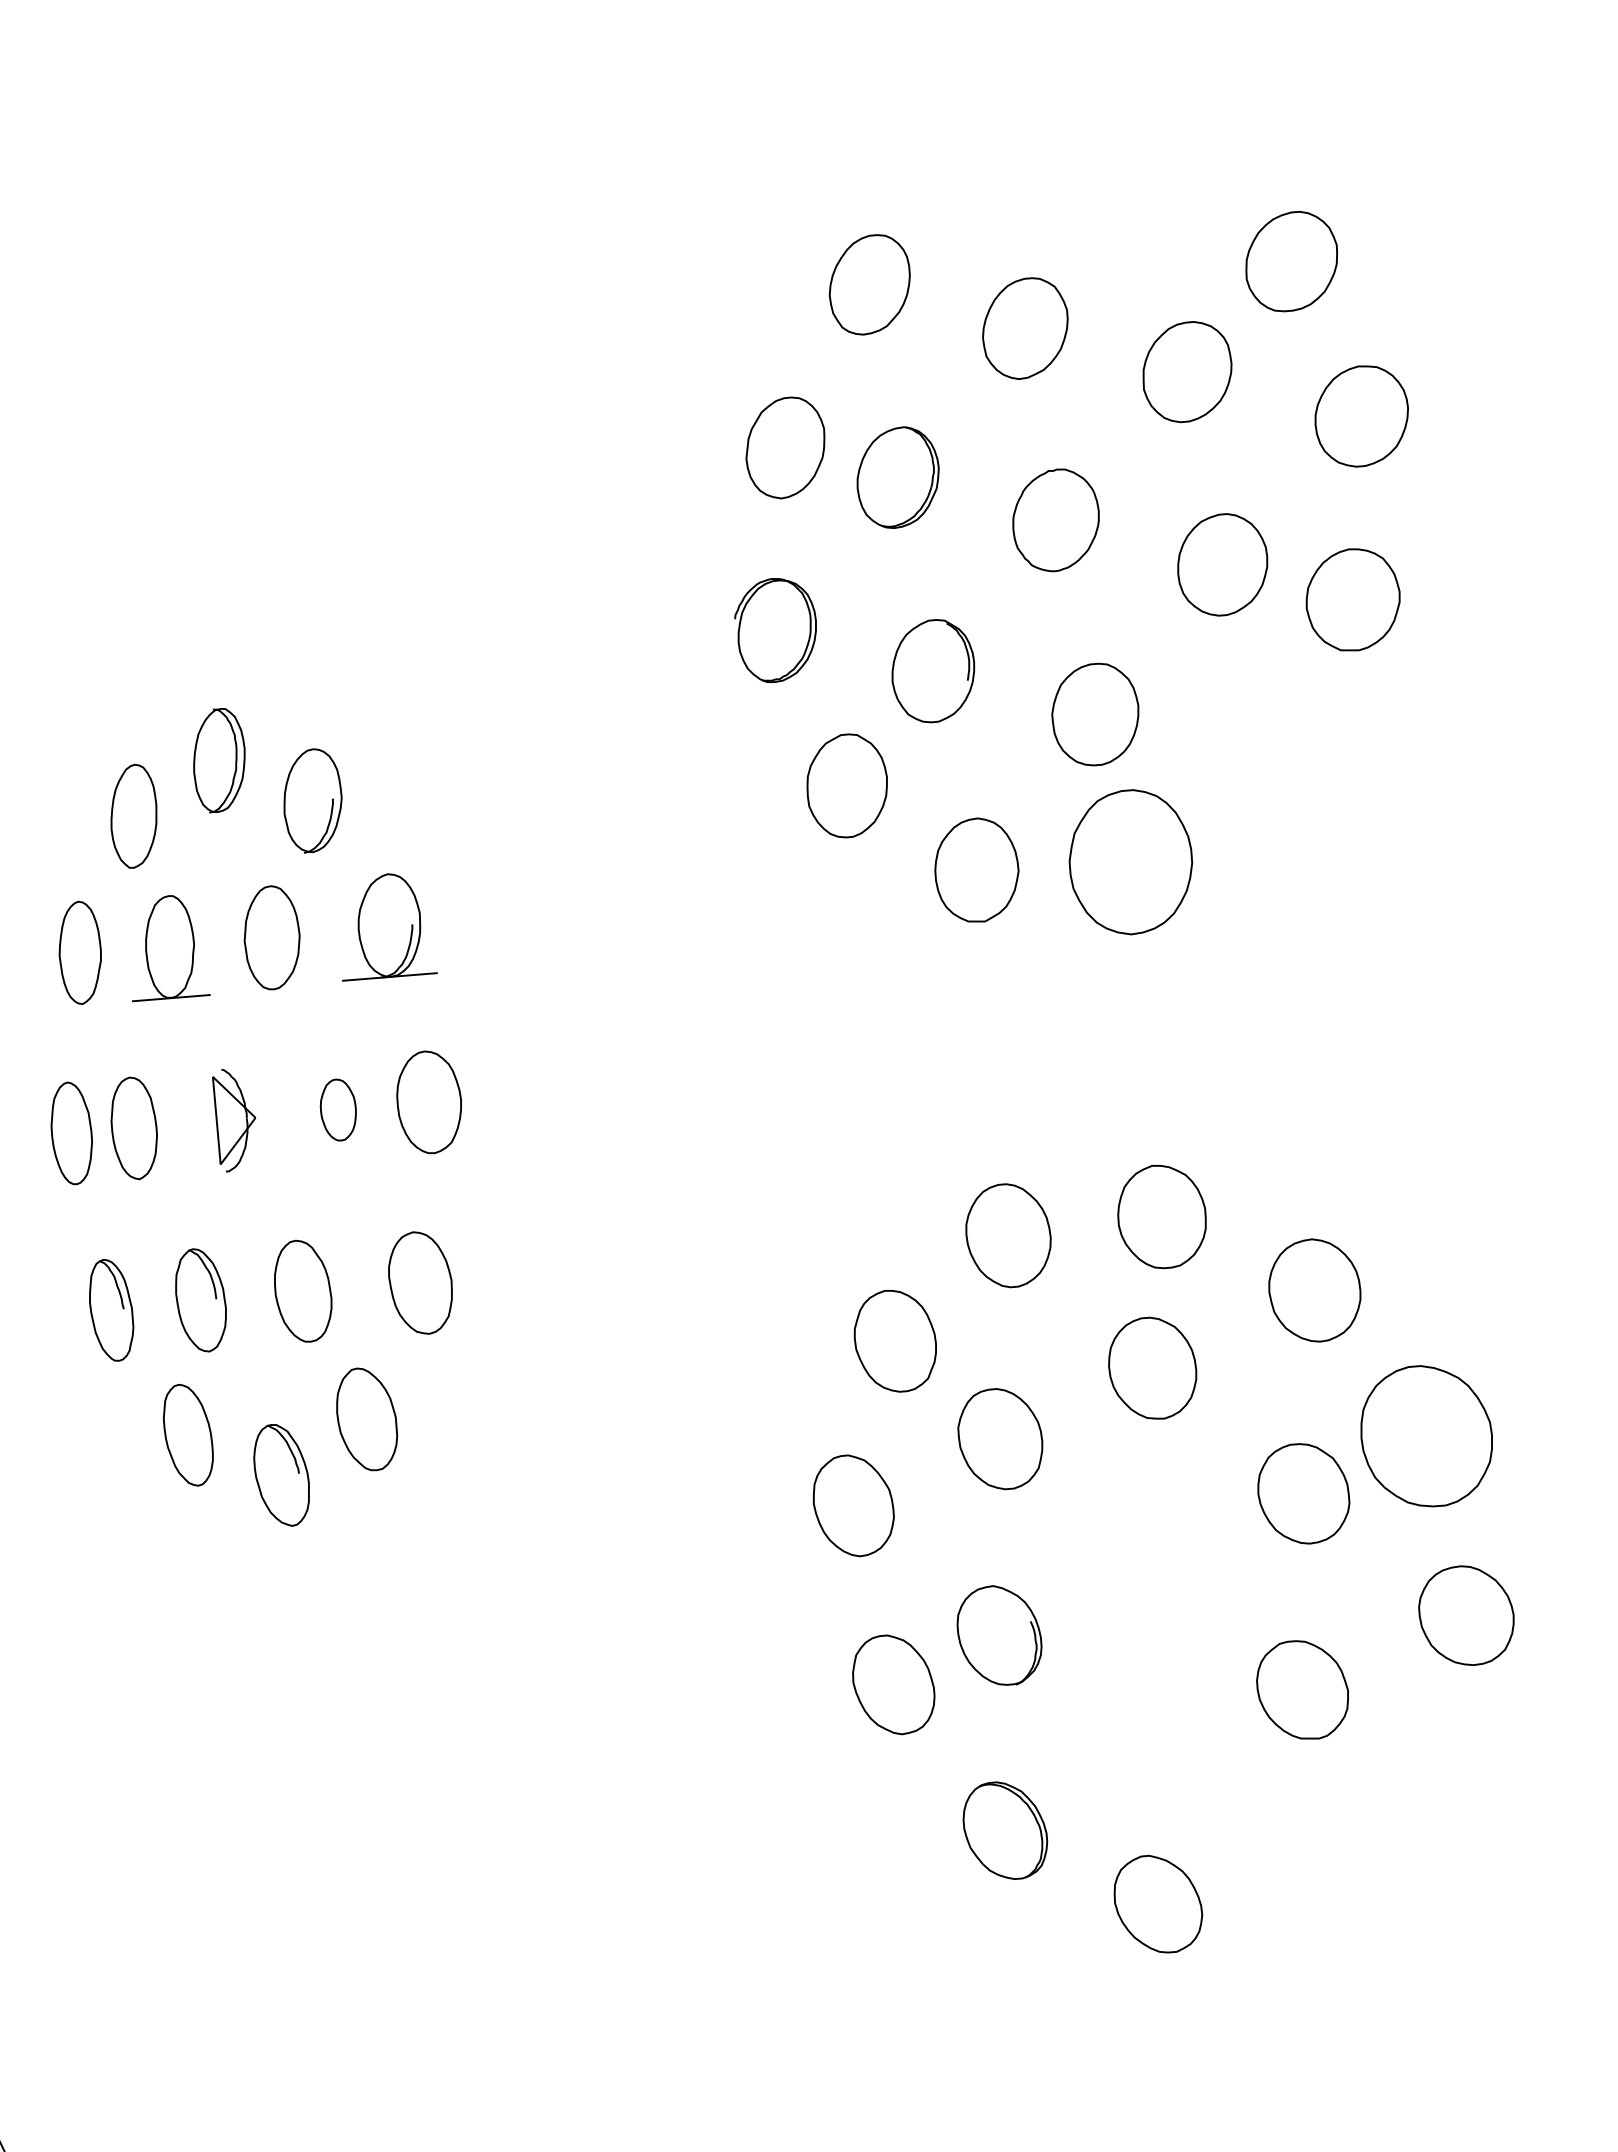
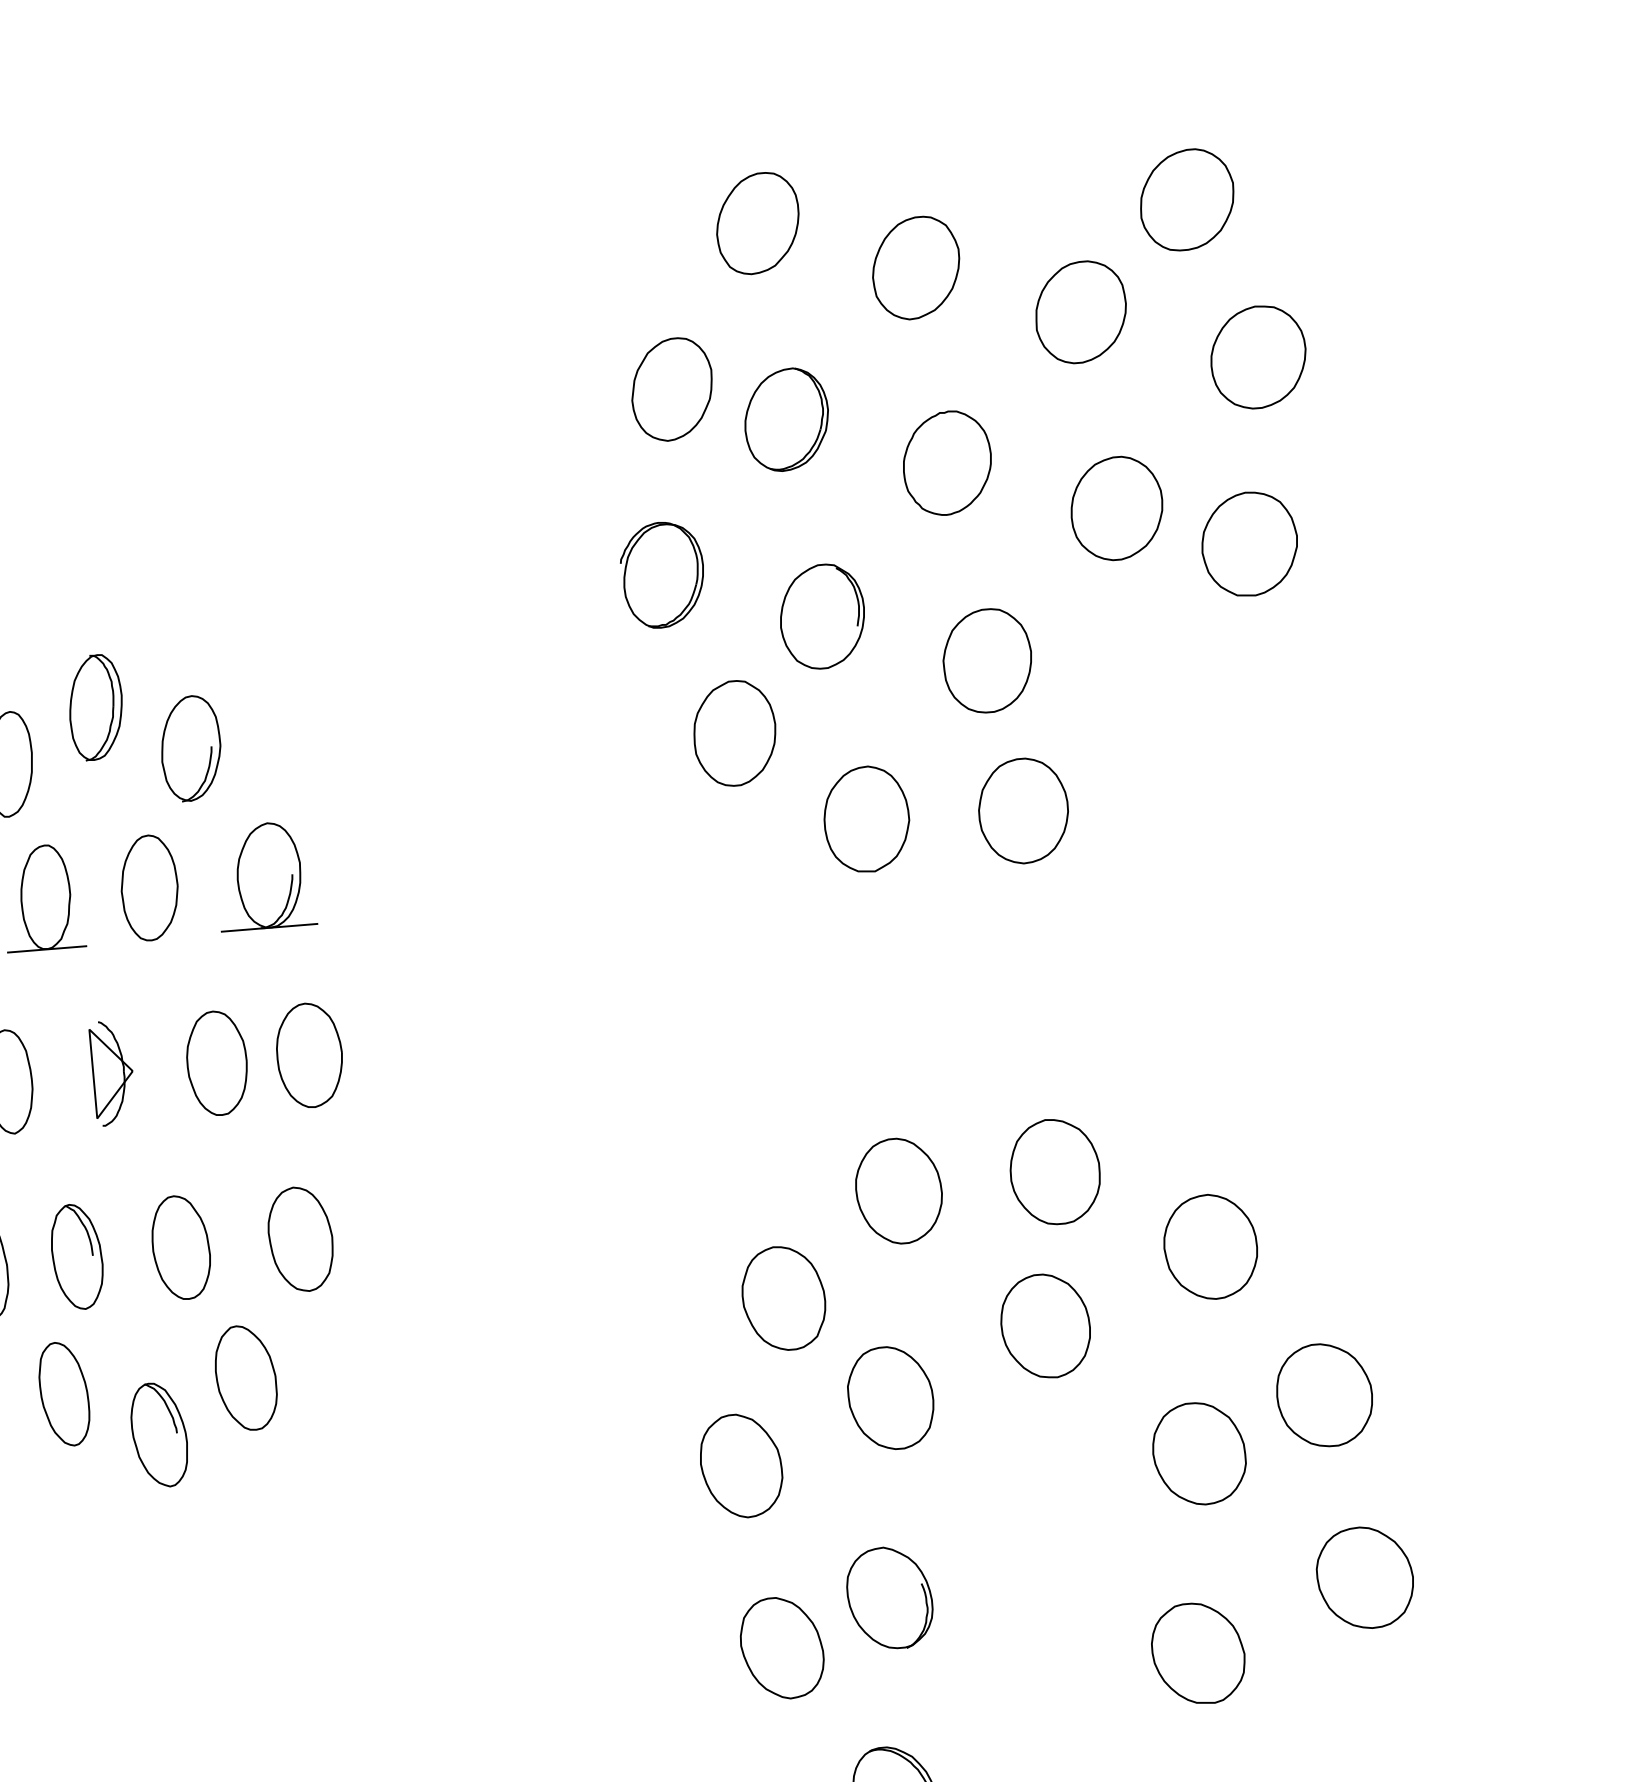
part: (1130, 861) -> (1023, 810), size x0.71
part: (338, 1109) -> (217, 1062), size x1.67
part: (1426, 1436) -> (1324, 1395), size x0.71

